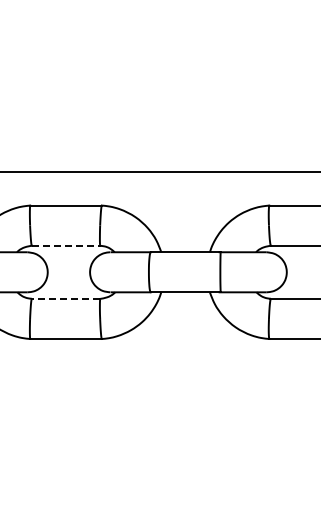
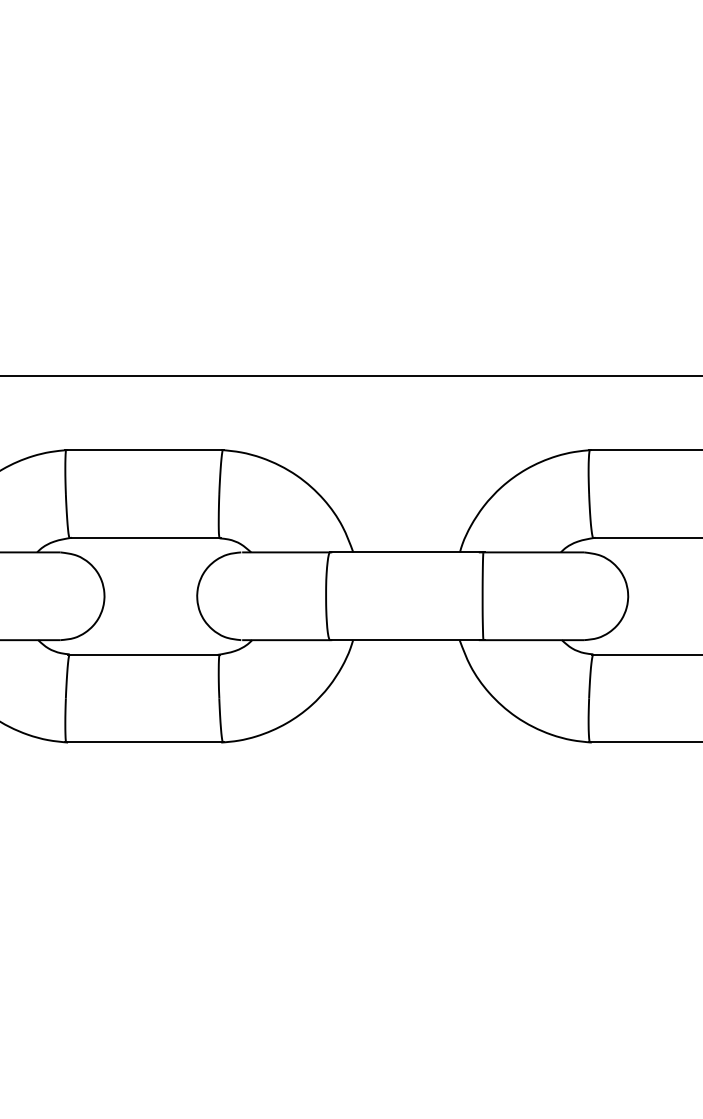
line: (66, 245) -> (145, 537), dashed -> solid
line: (65, 299) -> (143, 655), dashed -> solid

